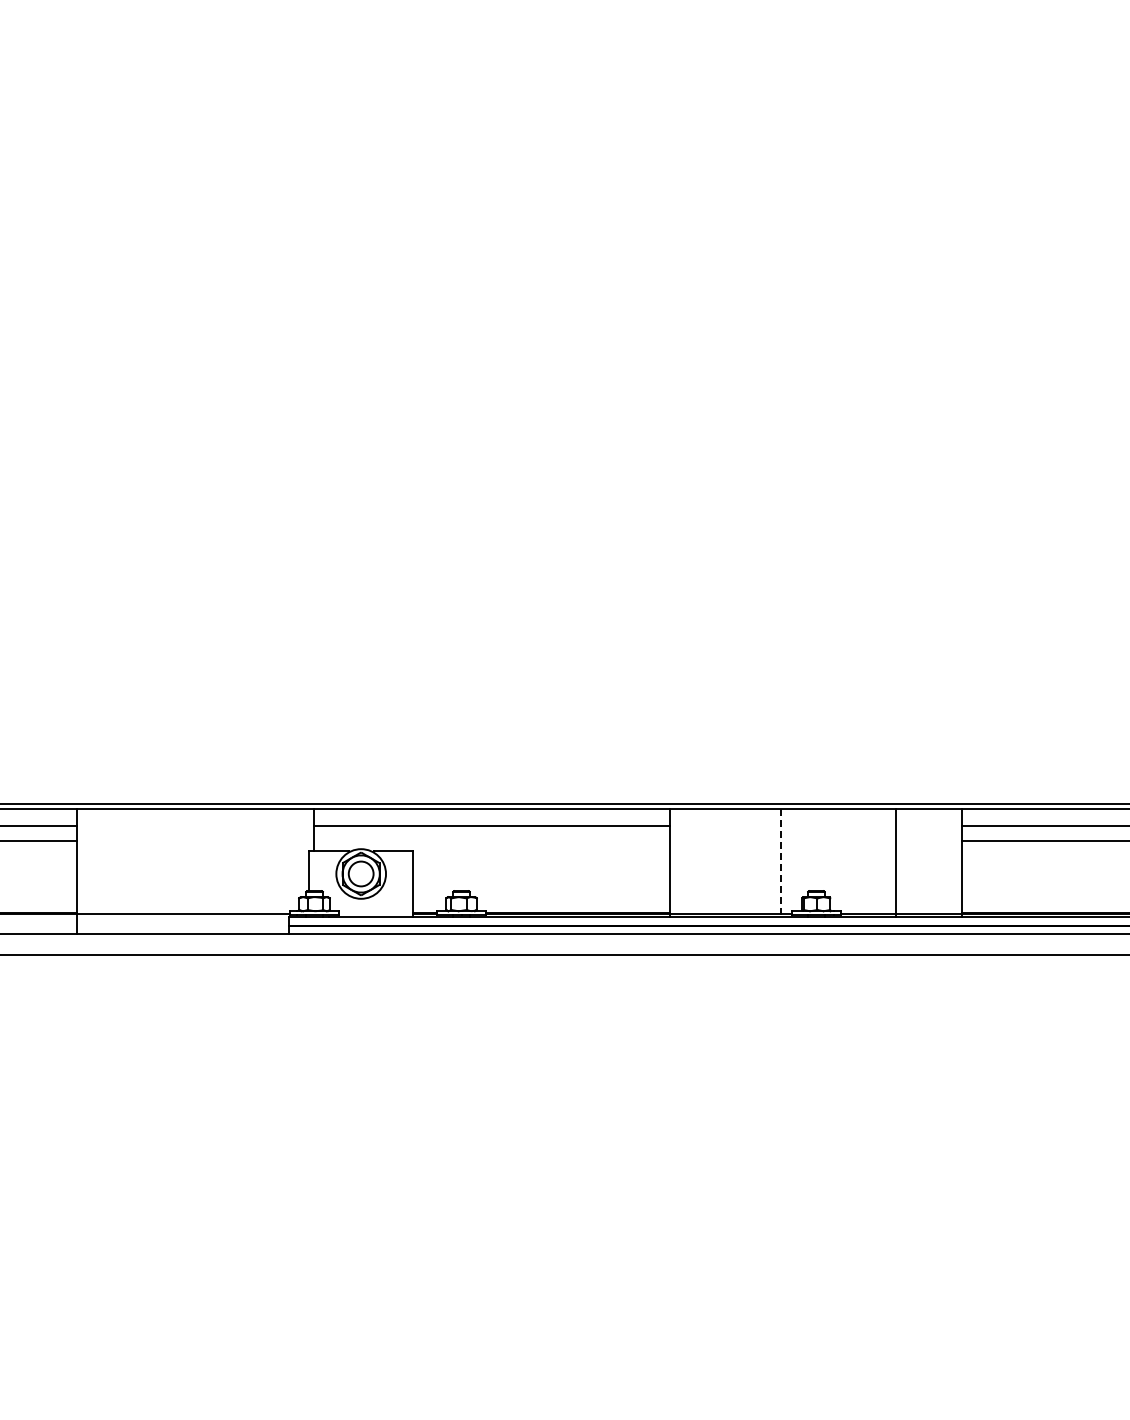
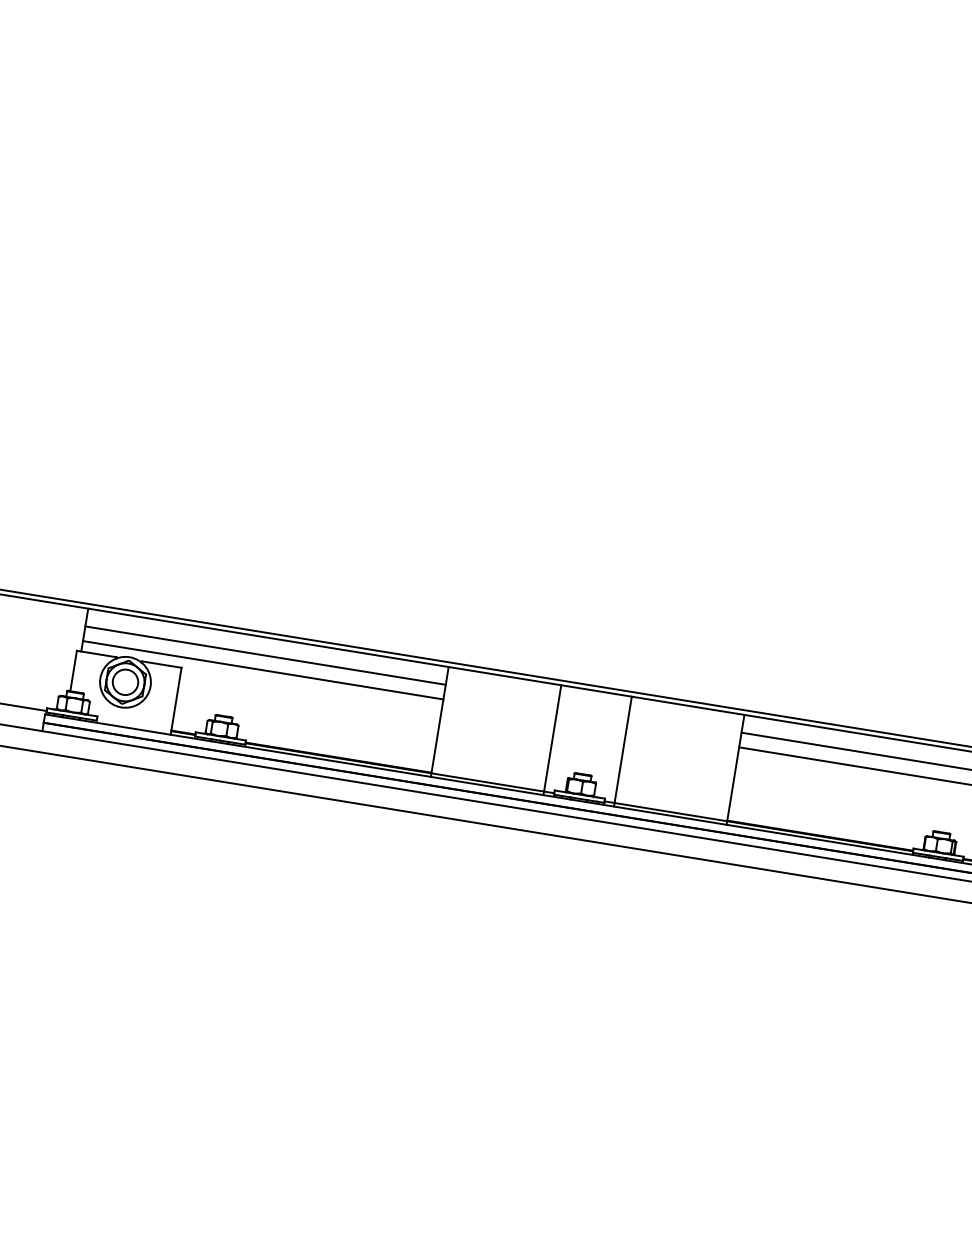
line: (491, 840) -> (262, 669), added
line: (896, 862) -> (623, 751), moved
line: (781, 863) -> (552, 740), dashed -> solid

